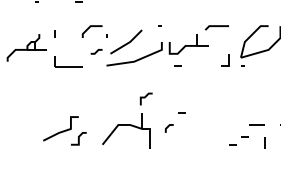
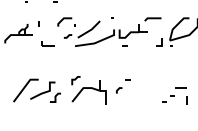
part: (67, 61) -> (47, 43), size x0.71
line: (145, 98) -> (75, 80), moved
line: (34, 127) -> (24, 89), added

